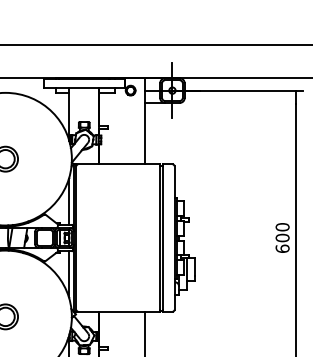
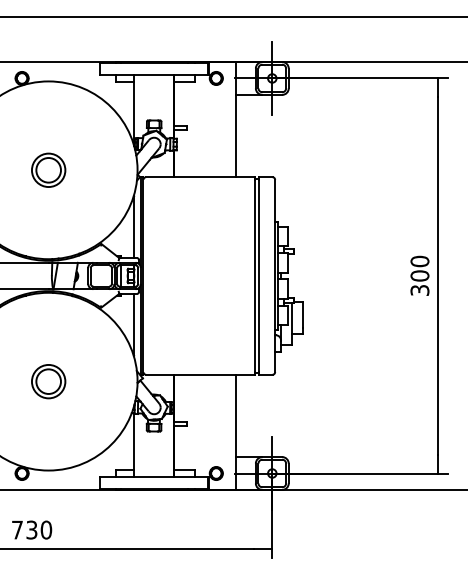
text: (282, 248) -> (419, 289), 600 -> 300

